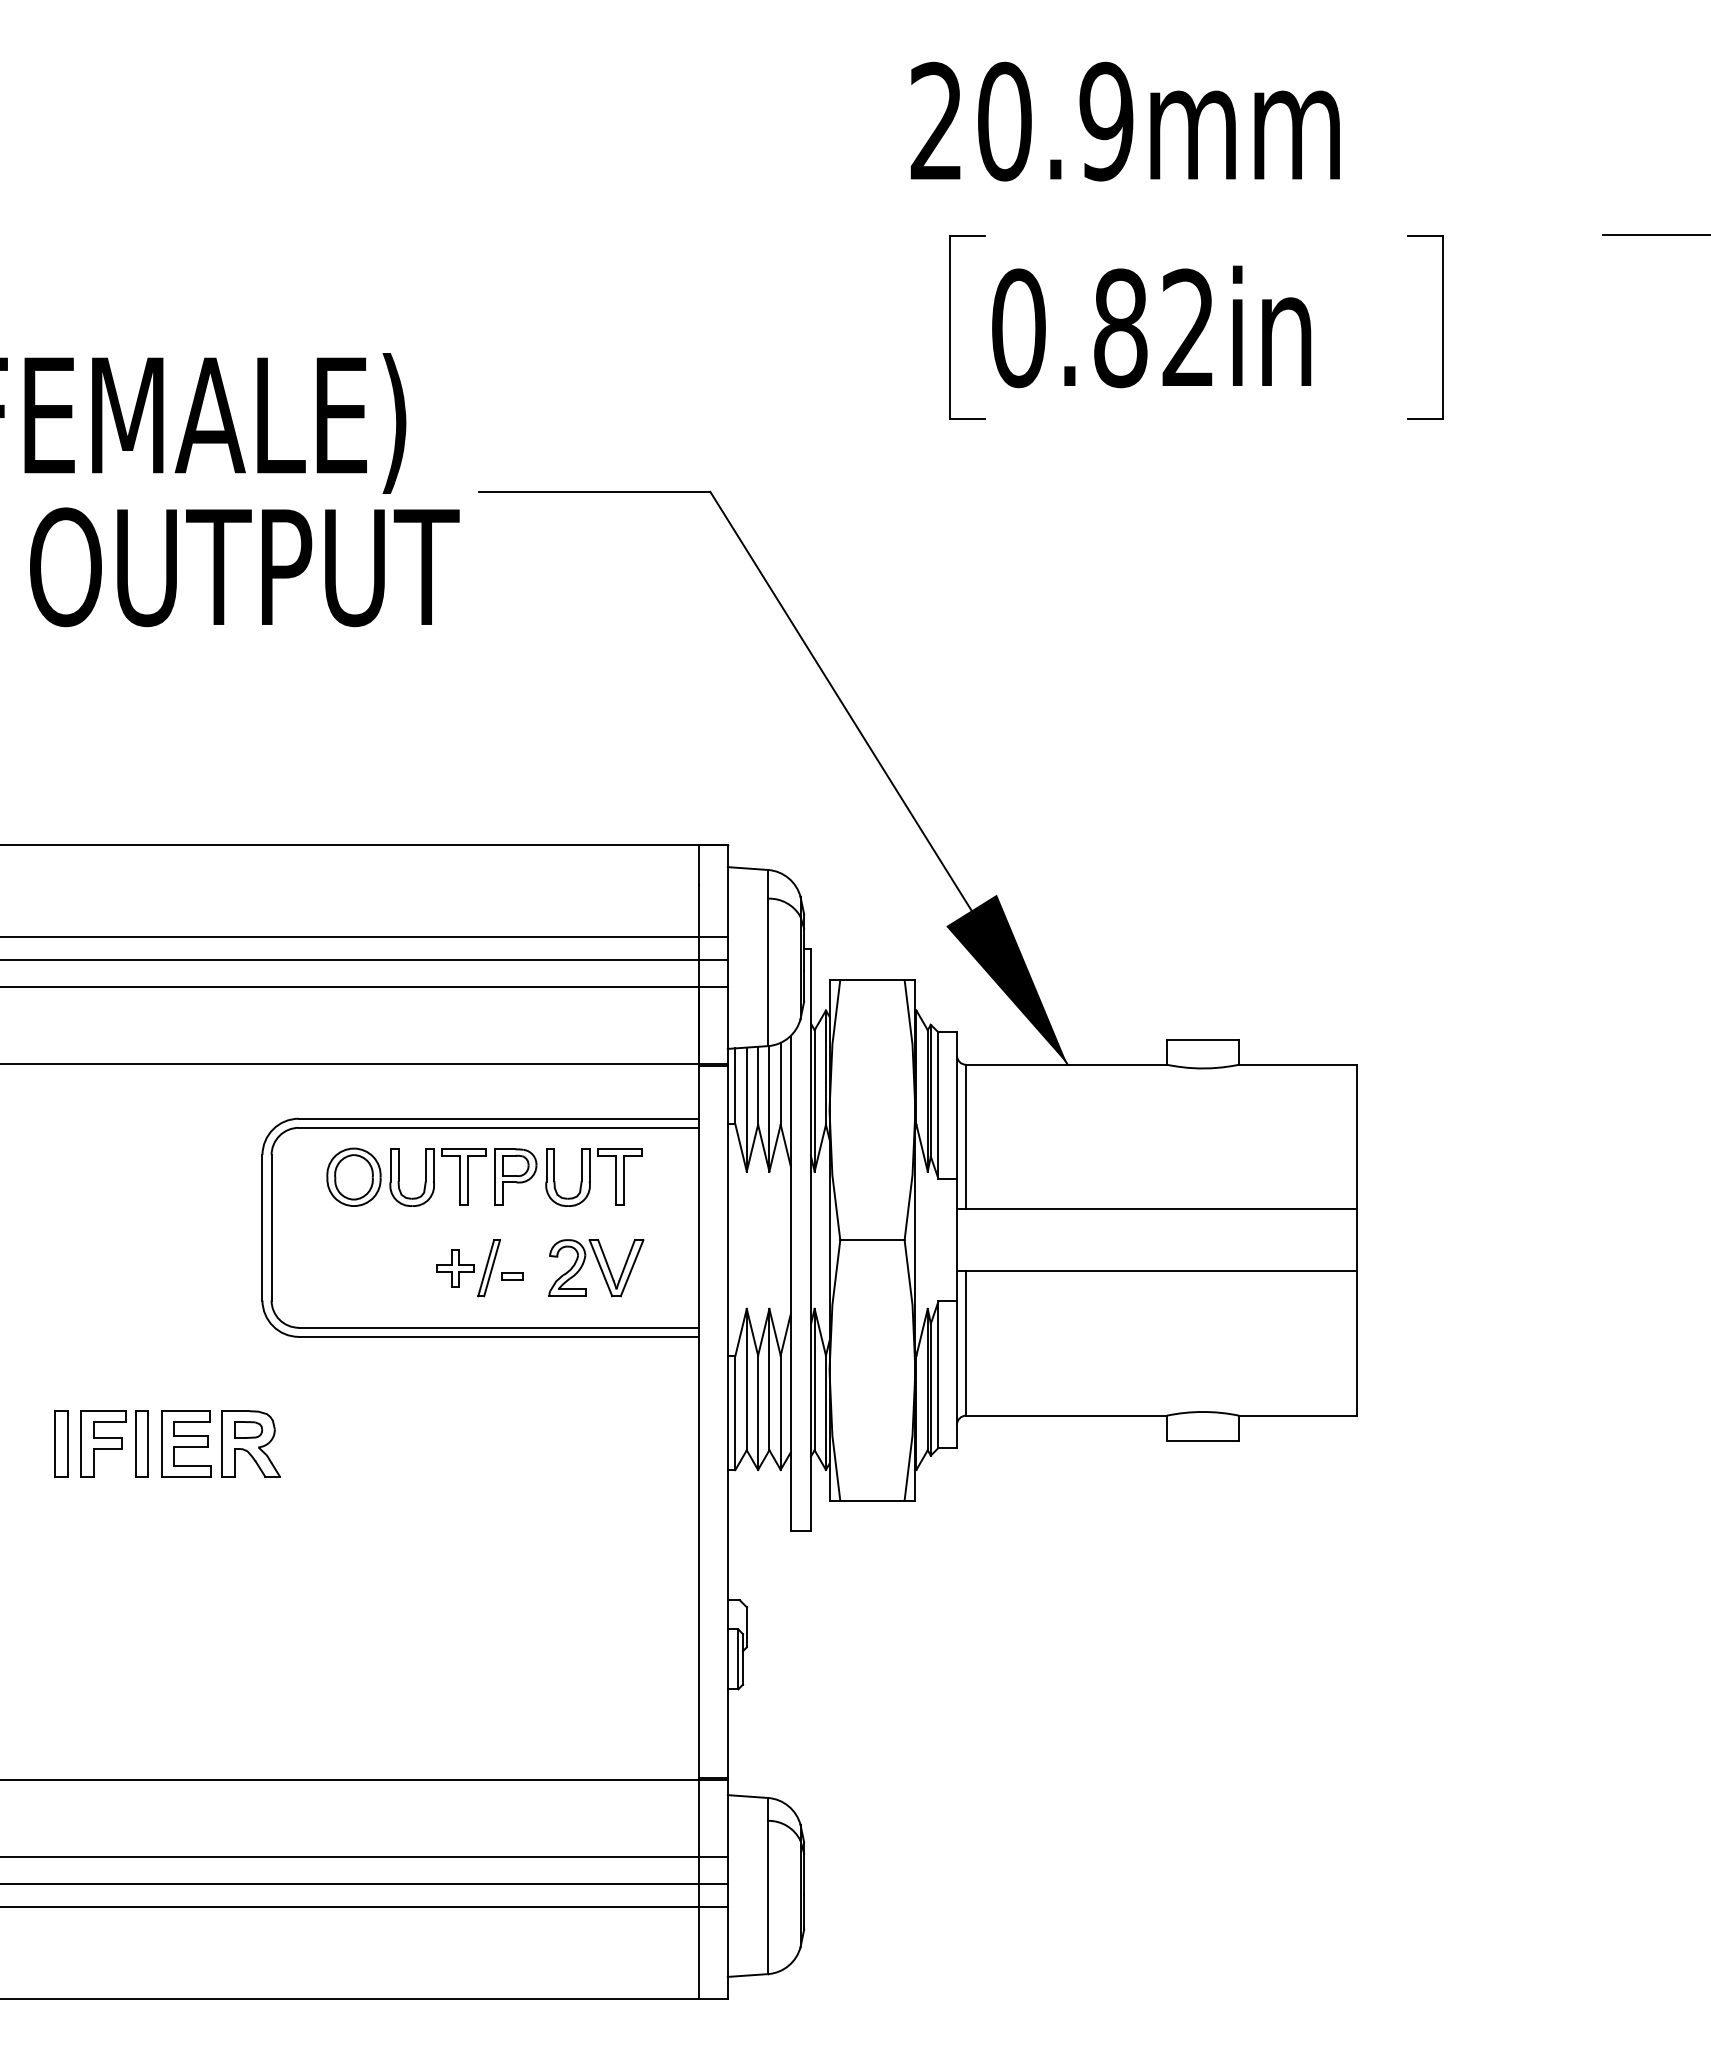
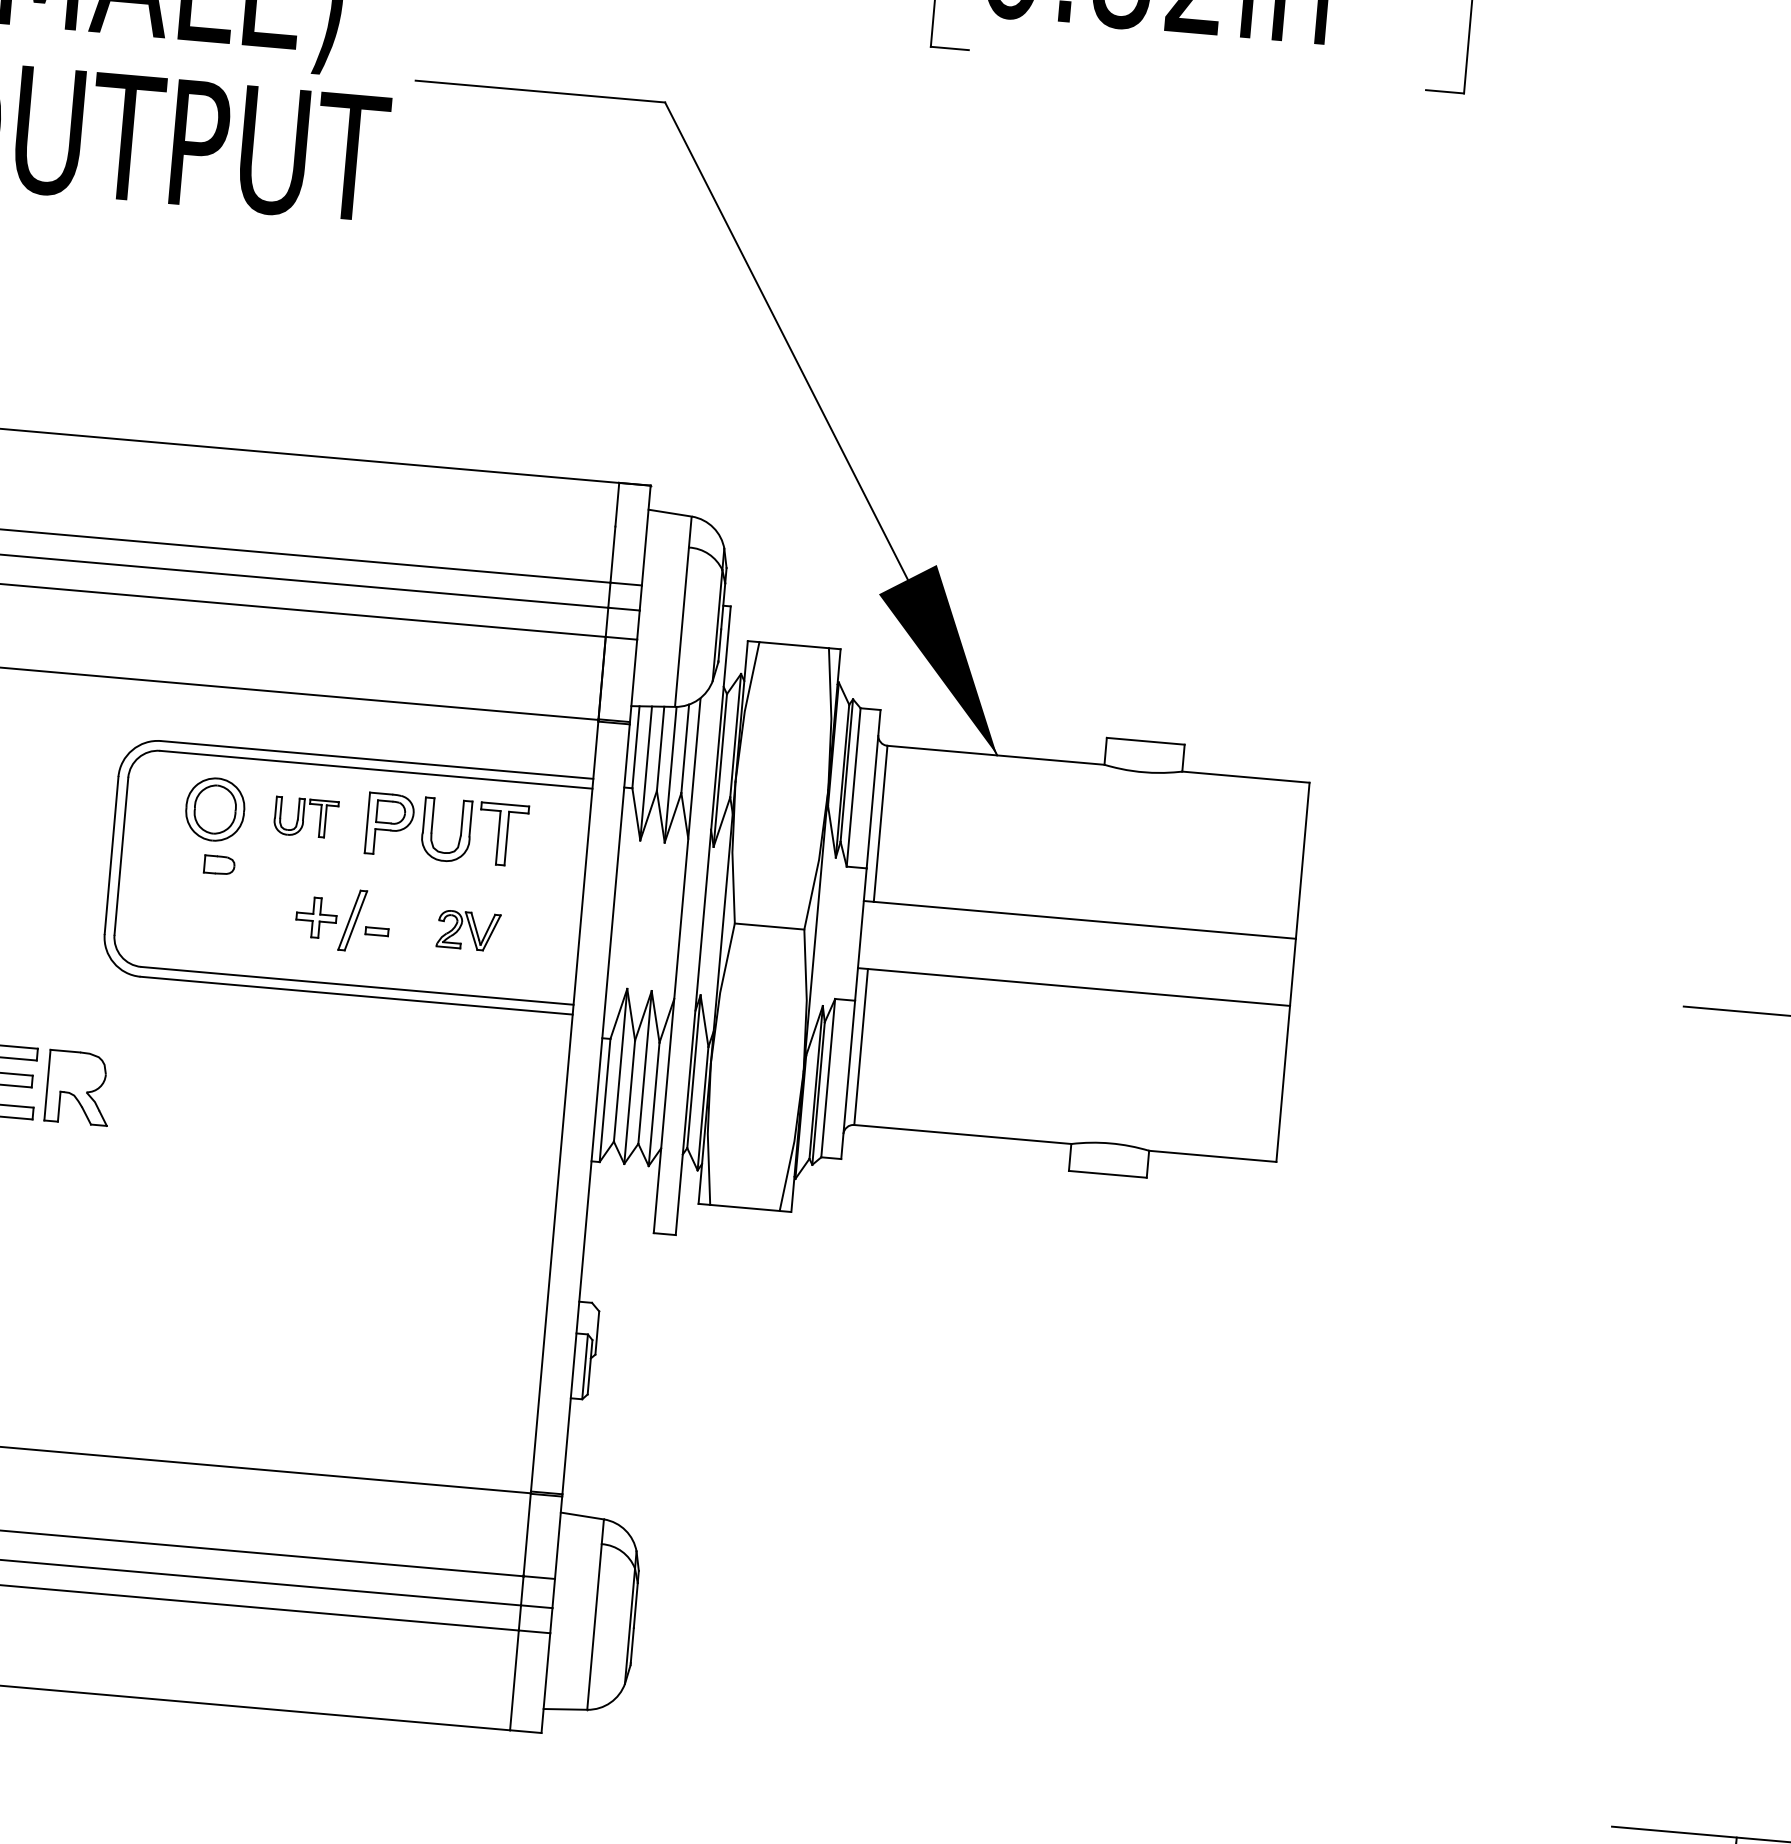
part: (437, 1177) -> (305, 817), size x0.6
part: (596, 1268) -> (468, 931), size x0.6
part: (248, 1429) -> (219, 864), moved

